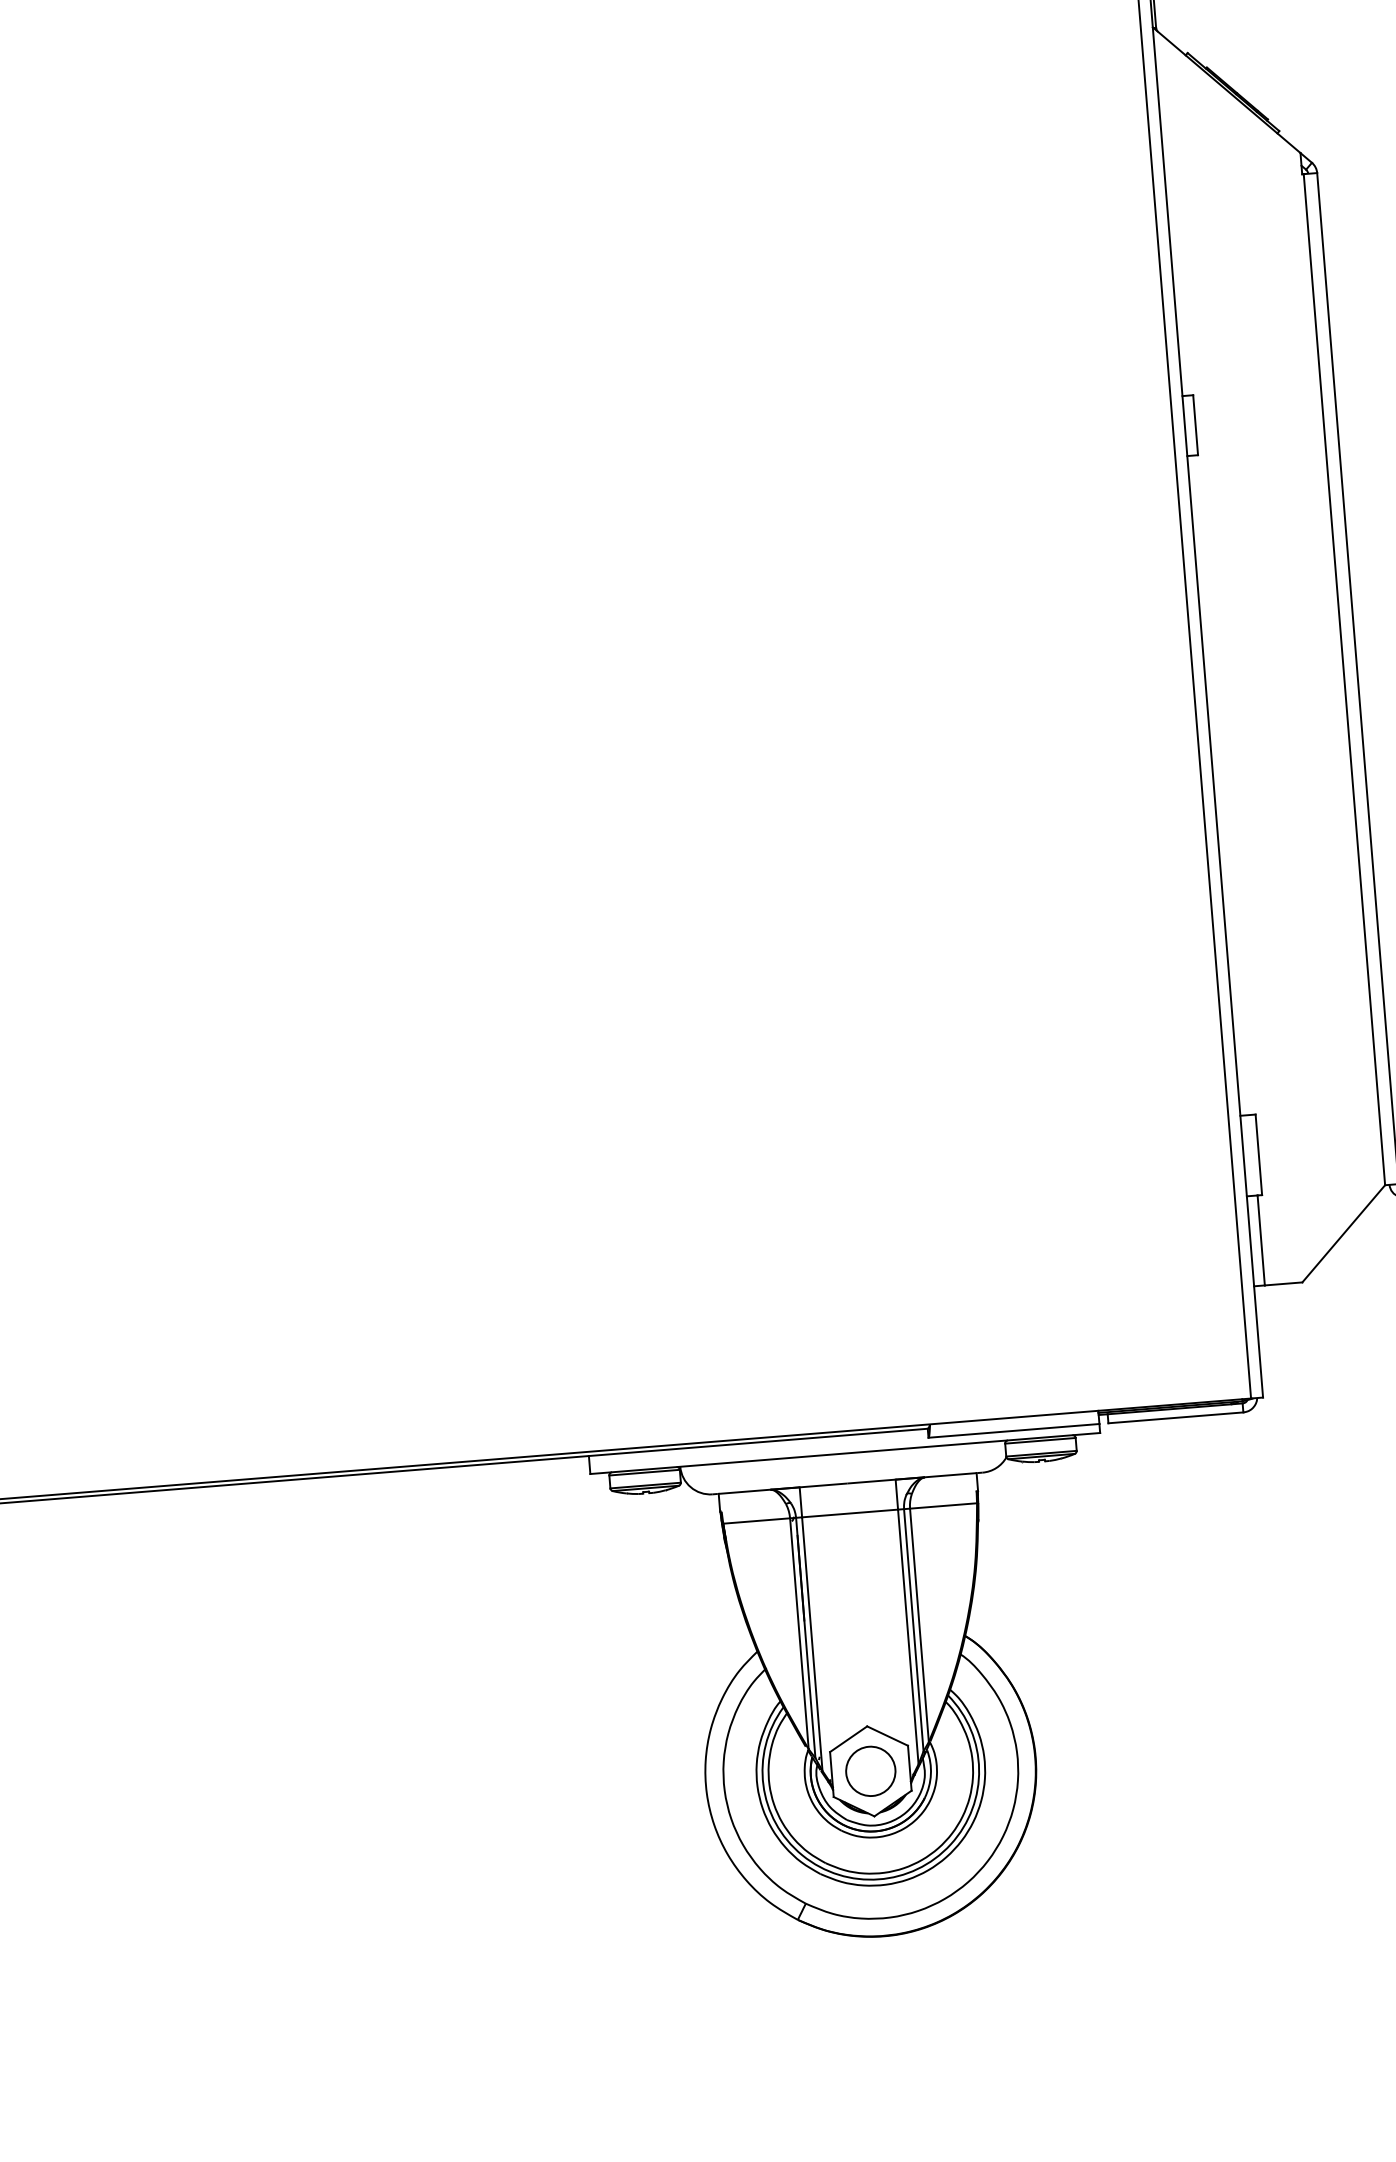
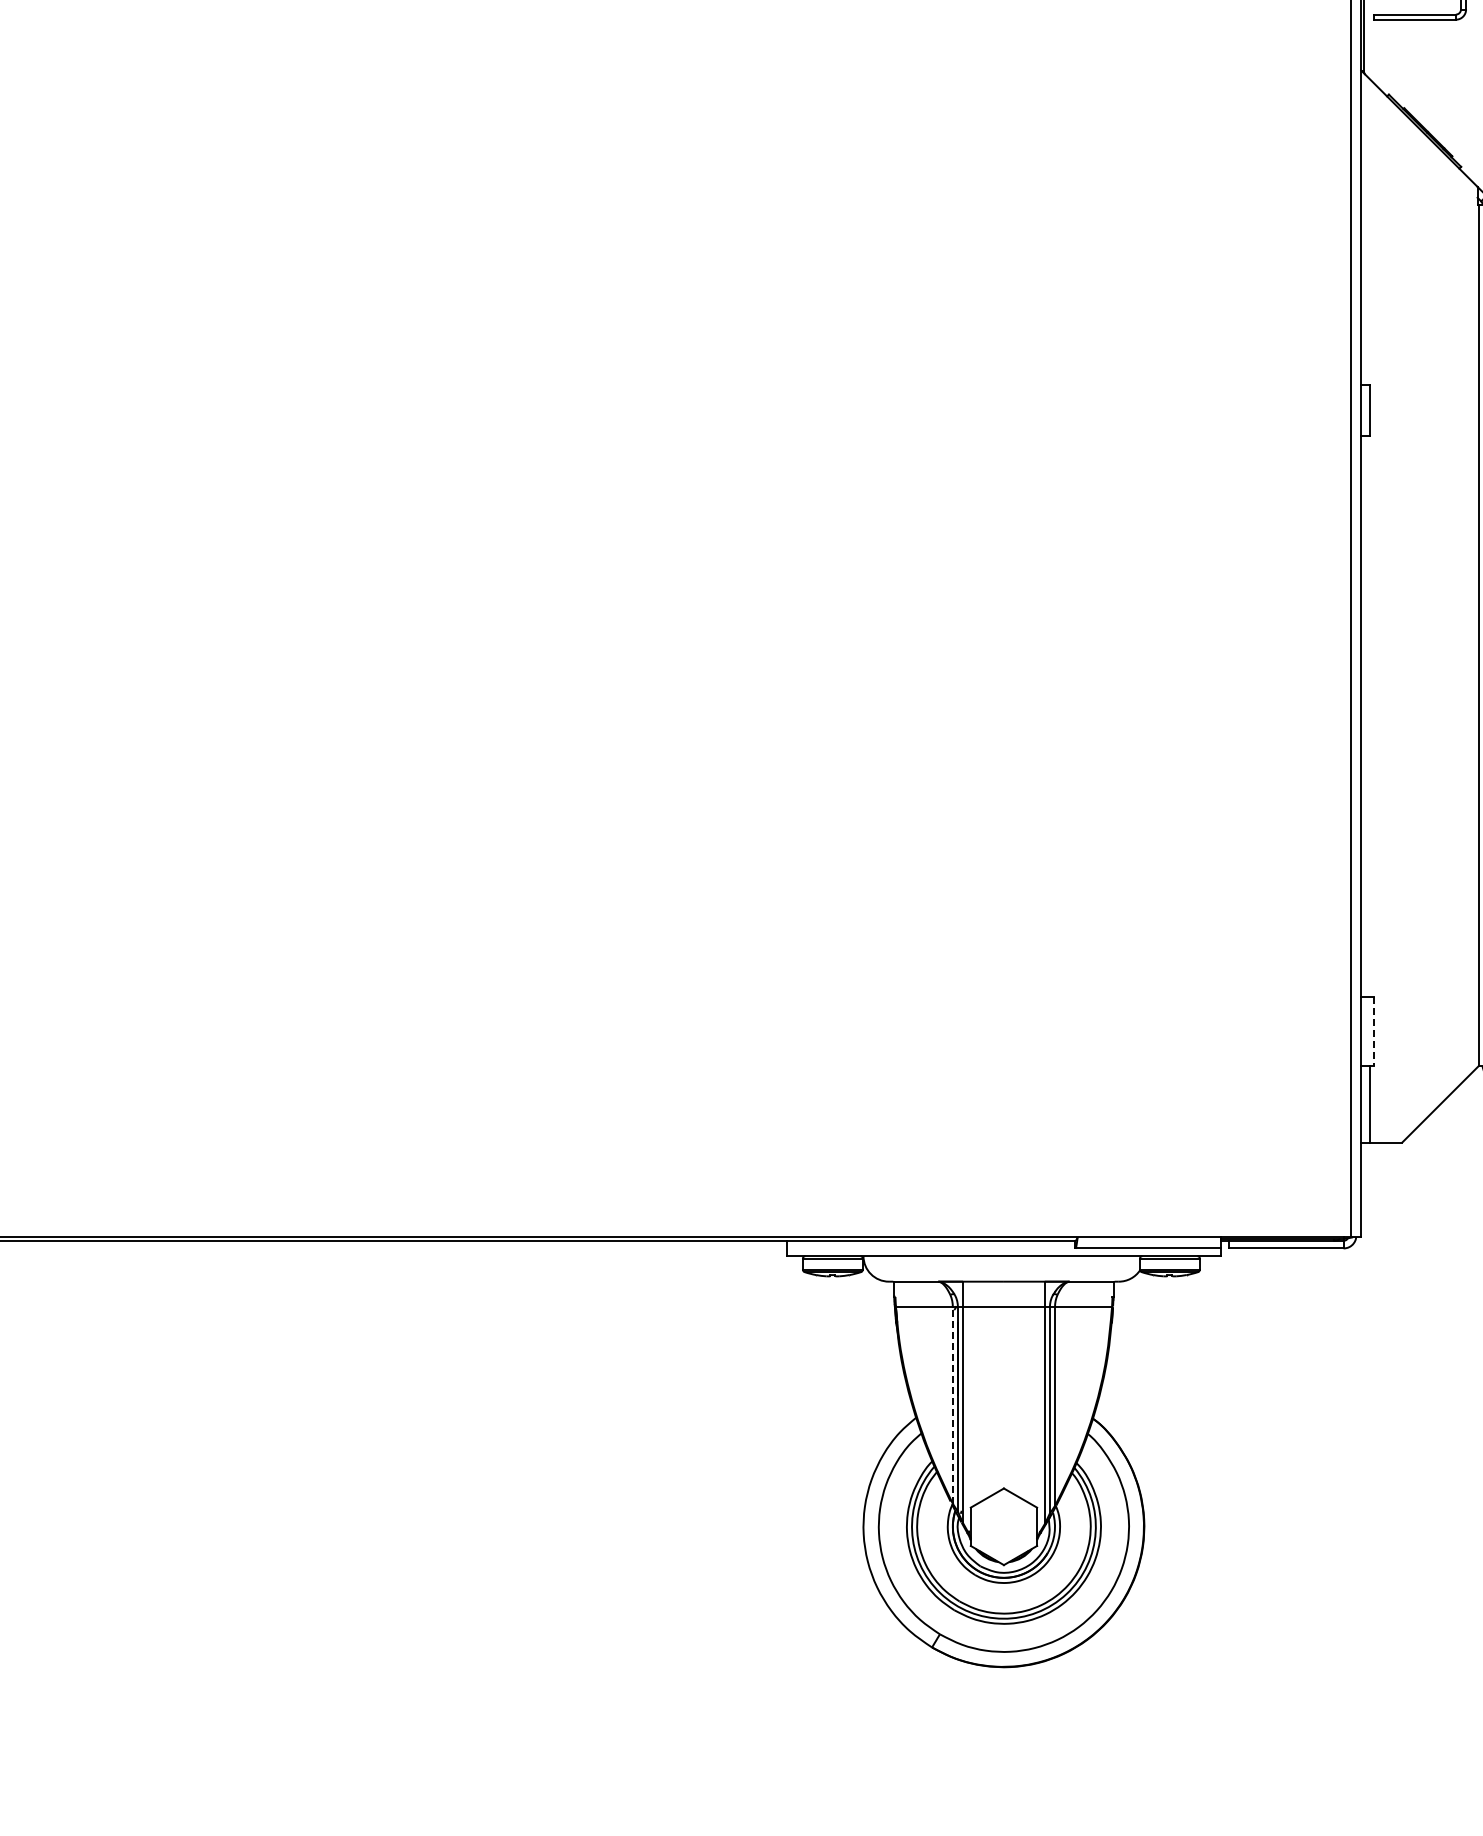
line: (1259, 1155) -> (1374, 1032), solid -> dashed
line: (798, 1633) -> (952, 1405), solid -> dashed
circle: (870, 1771) -> (1003, 1526), removed

